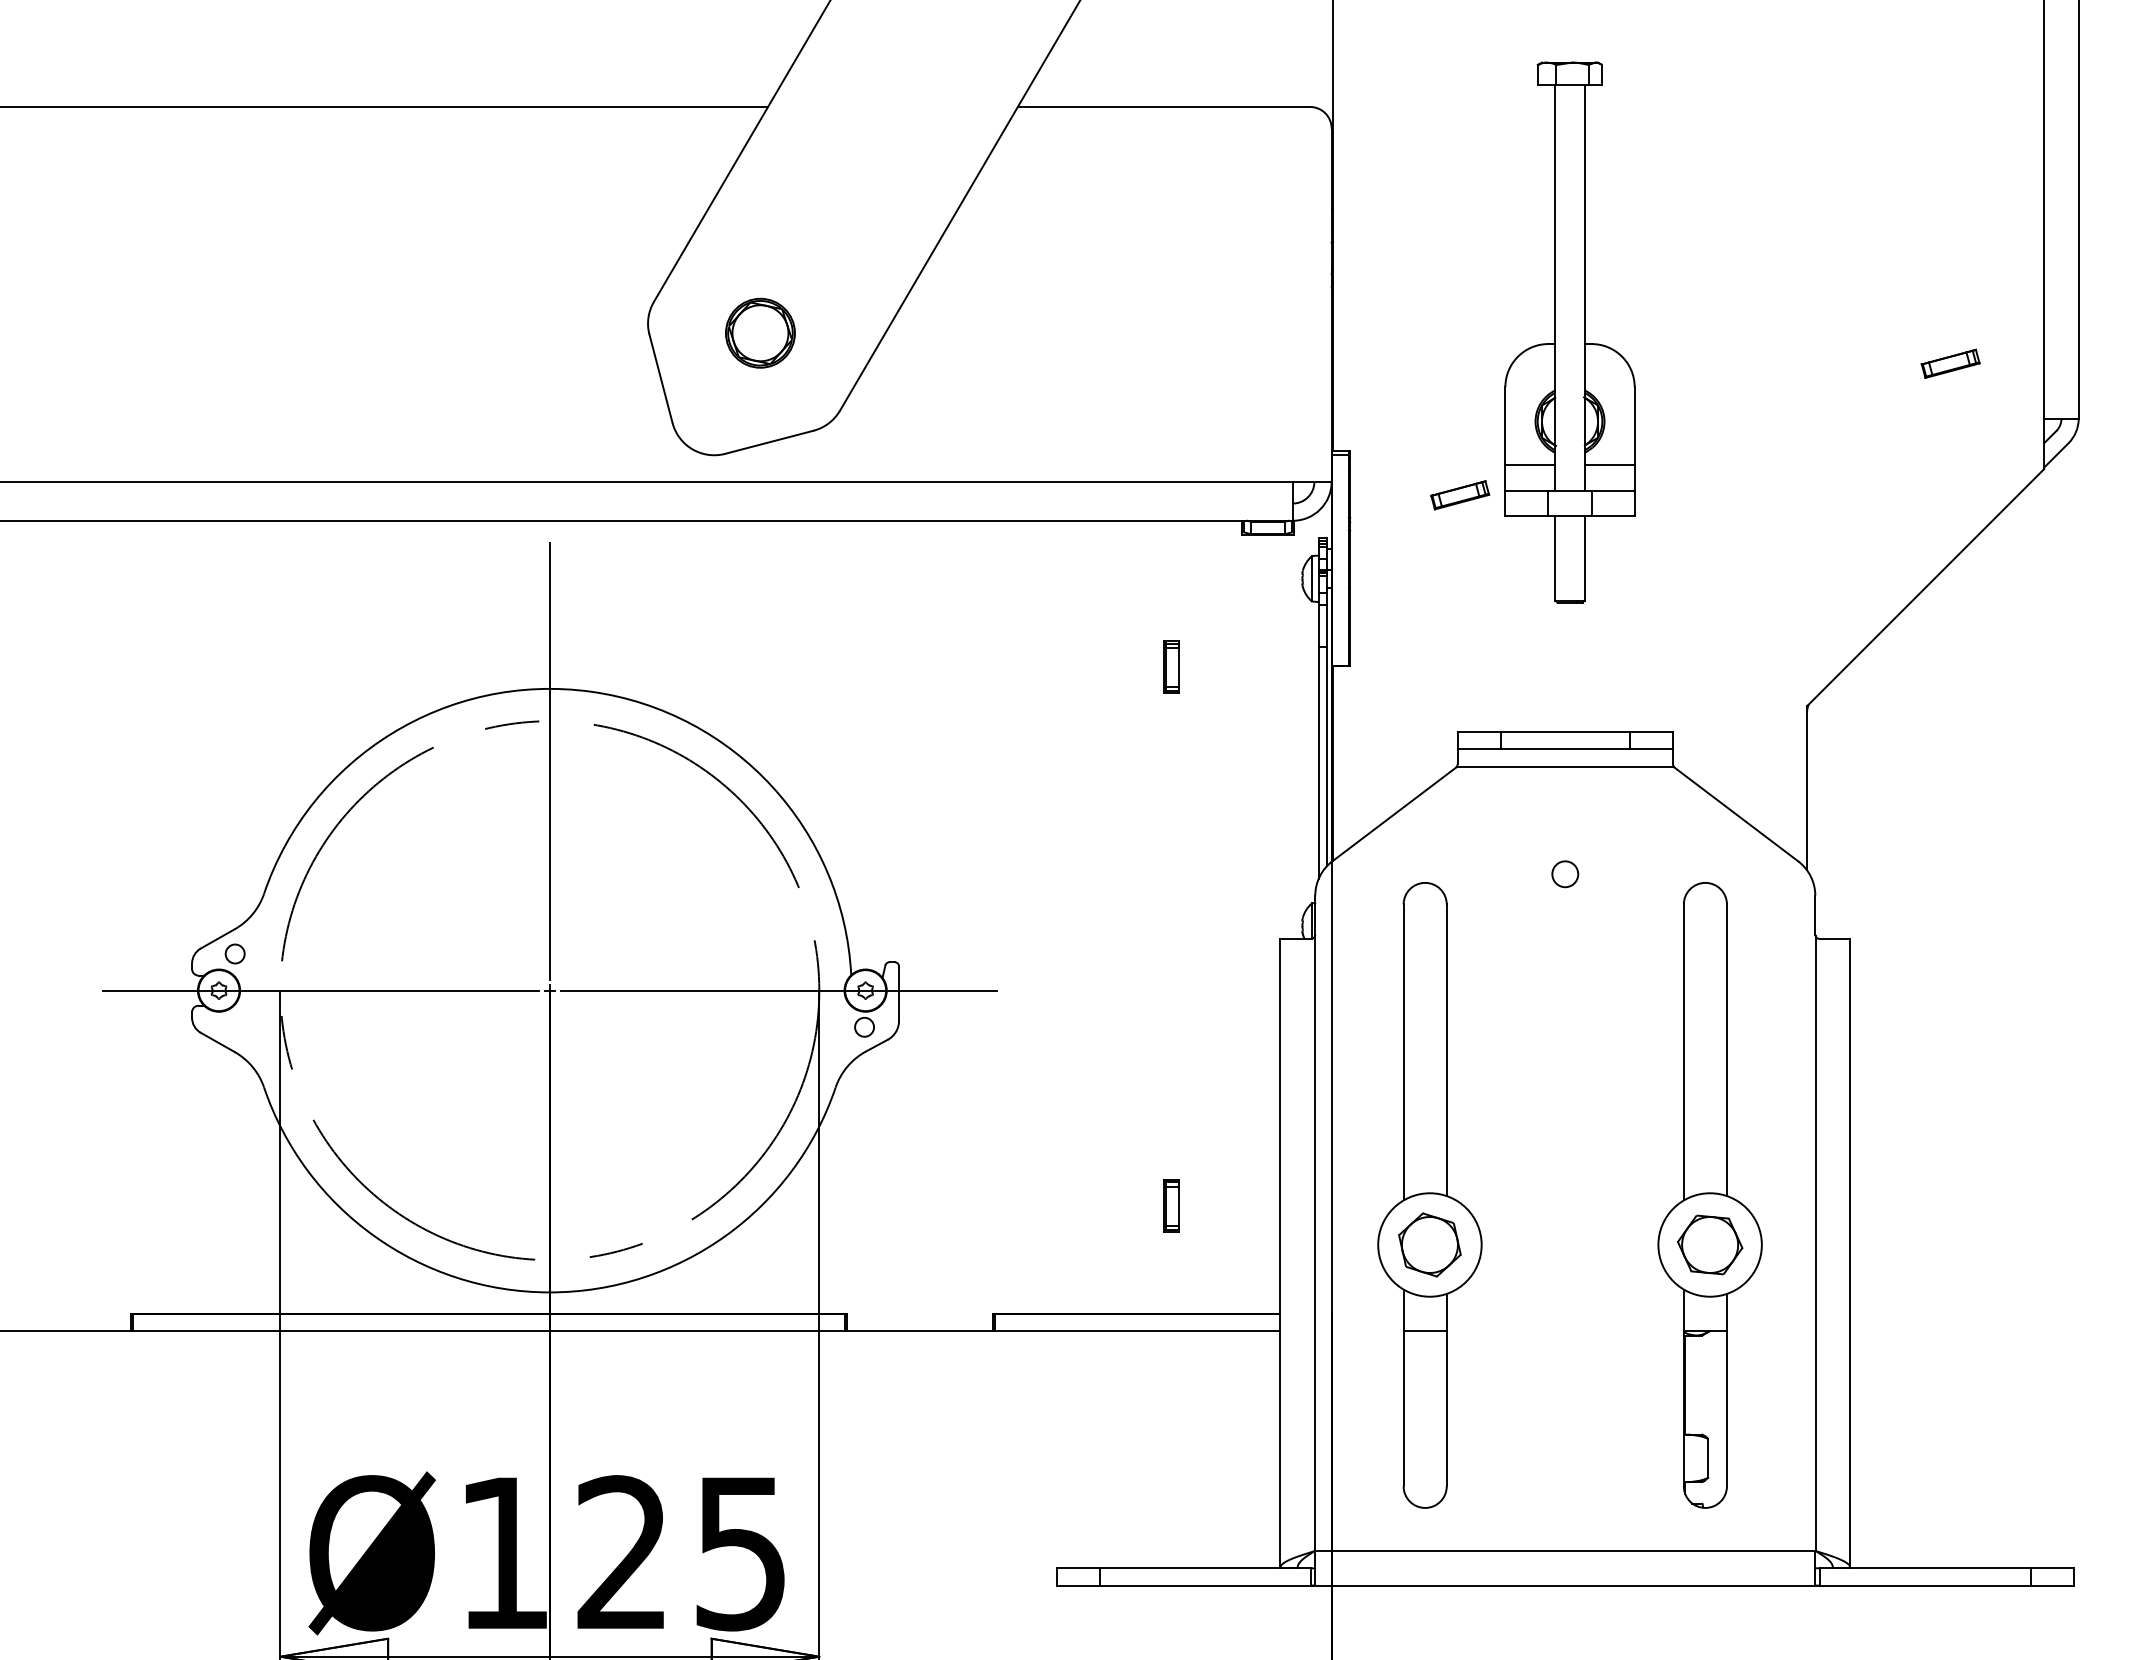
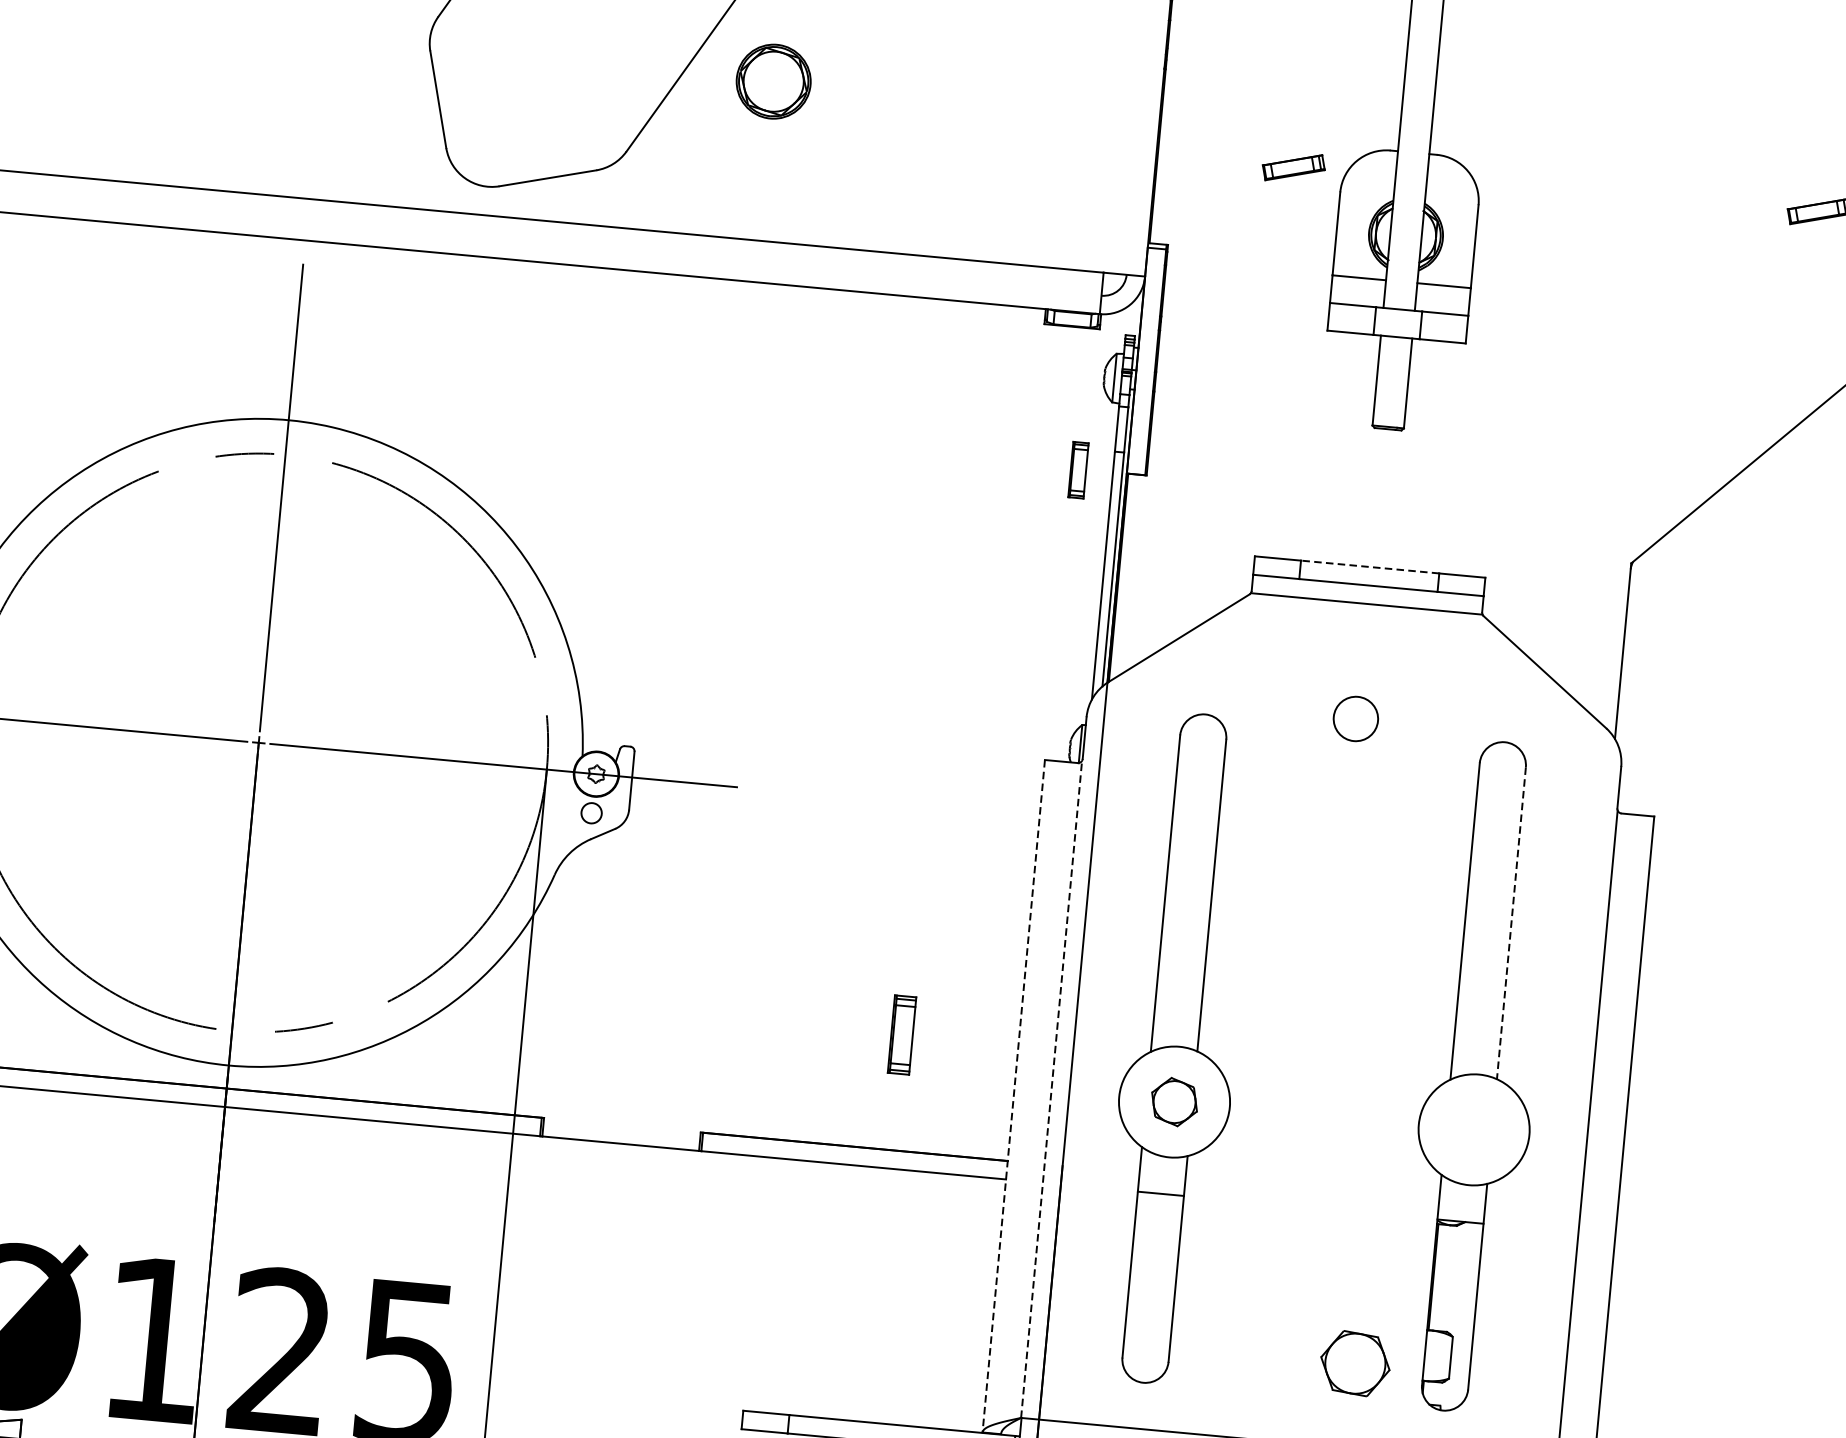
part: (760, 332) -> (773, 80), moved
part: (1460, 495) -> (1294, 167), moved
part: (1171, 666) -> (1078, 469), moved
line: (1565, 732) -> (1370, 567), solid -> dashed
circle: (1565, 874) -> (1356, 719), size x1.6
line: (1726, 1050) -> (1510, 923), solid -> dashed
part: (1171, 1205) -> (902, 1034), size x1.4
line: (1314, 1243) -> (1051, 1089), solid -> dashed
part: (1429, 1244) -> (1174, 1101), size x0.7
part: (1709, 1244) -> (1354, 1363), moved
line: (1280, 1253) -> (1013, 1096), solid -> dashed

